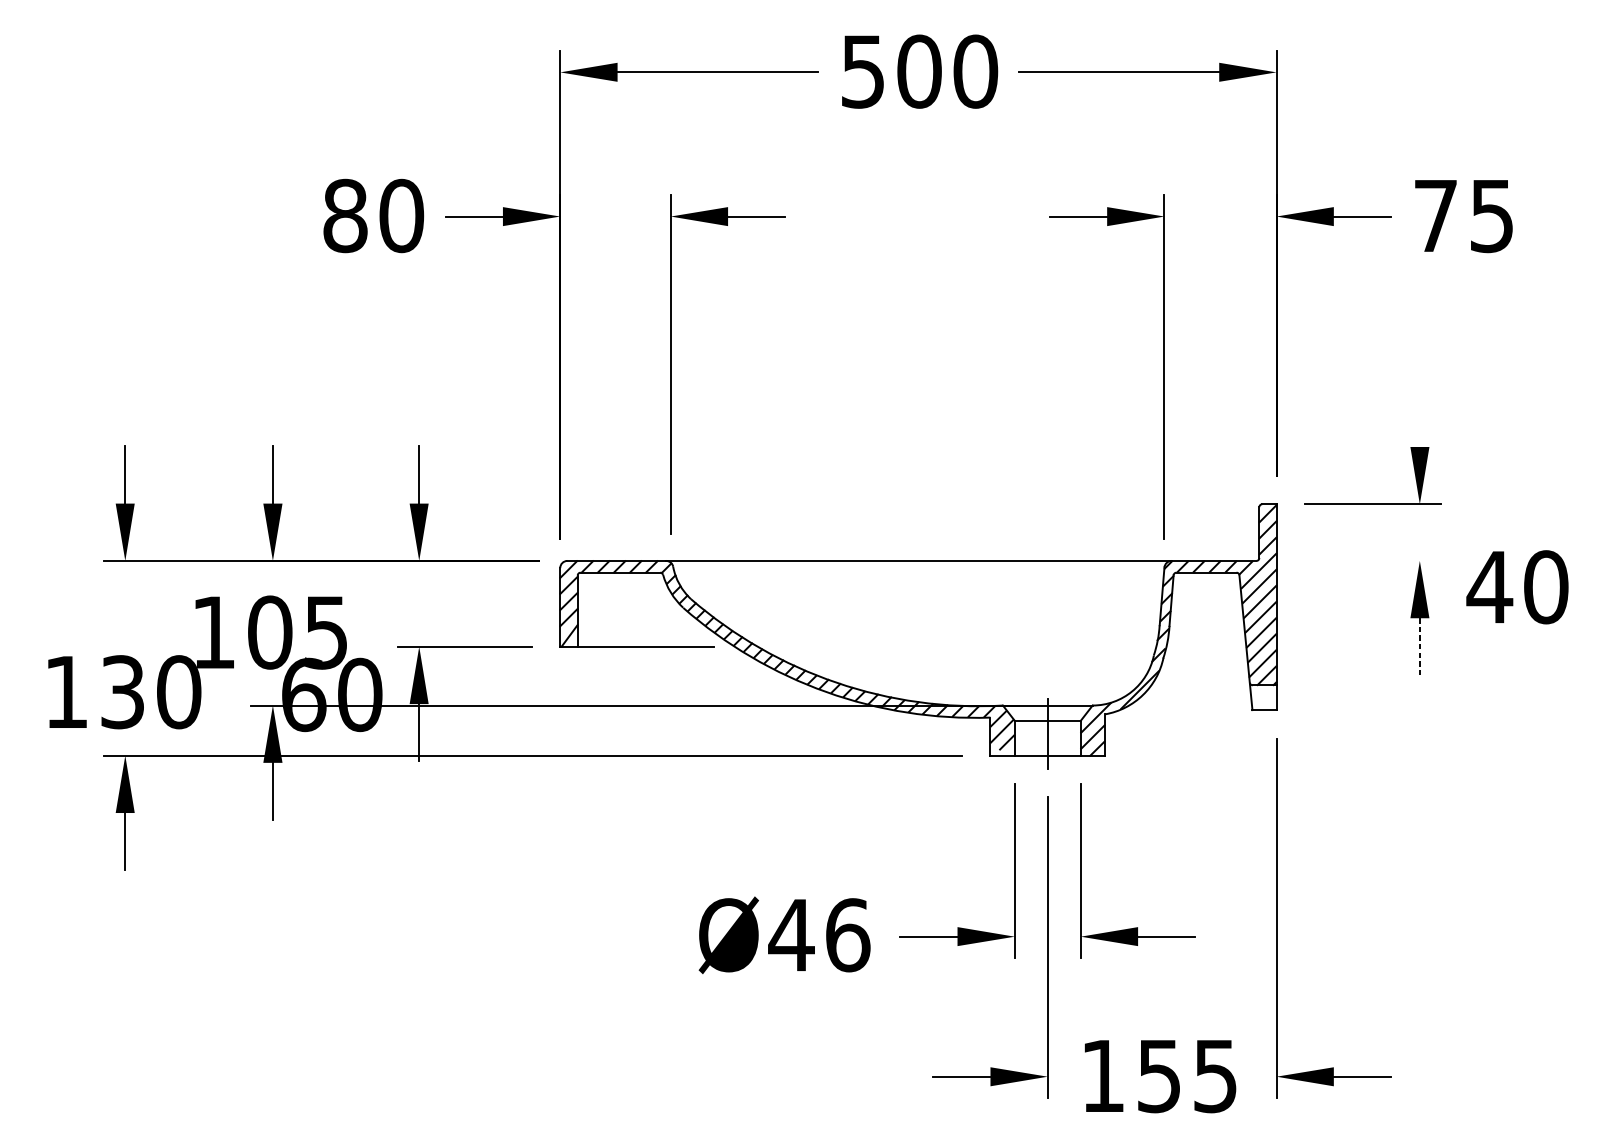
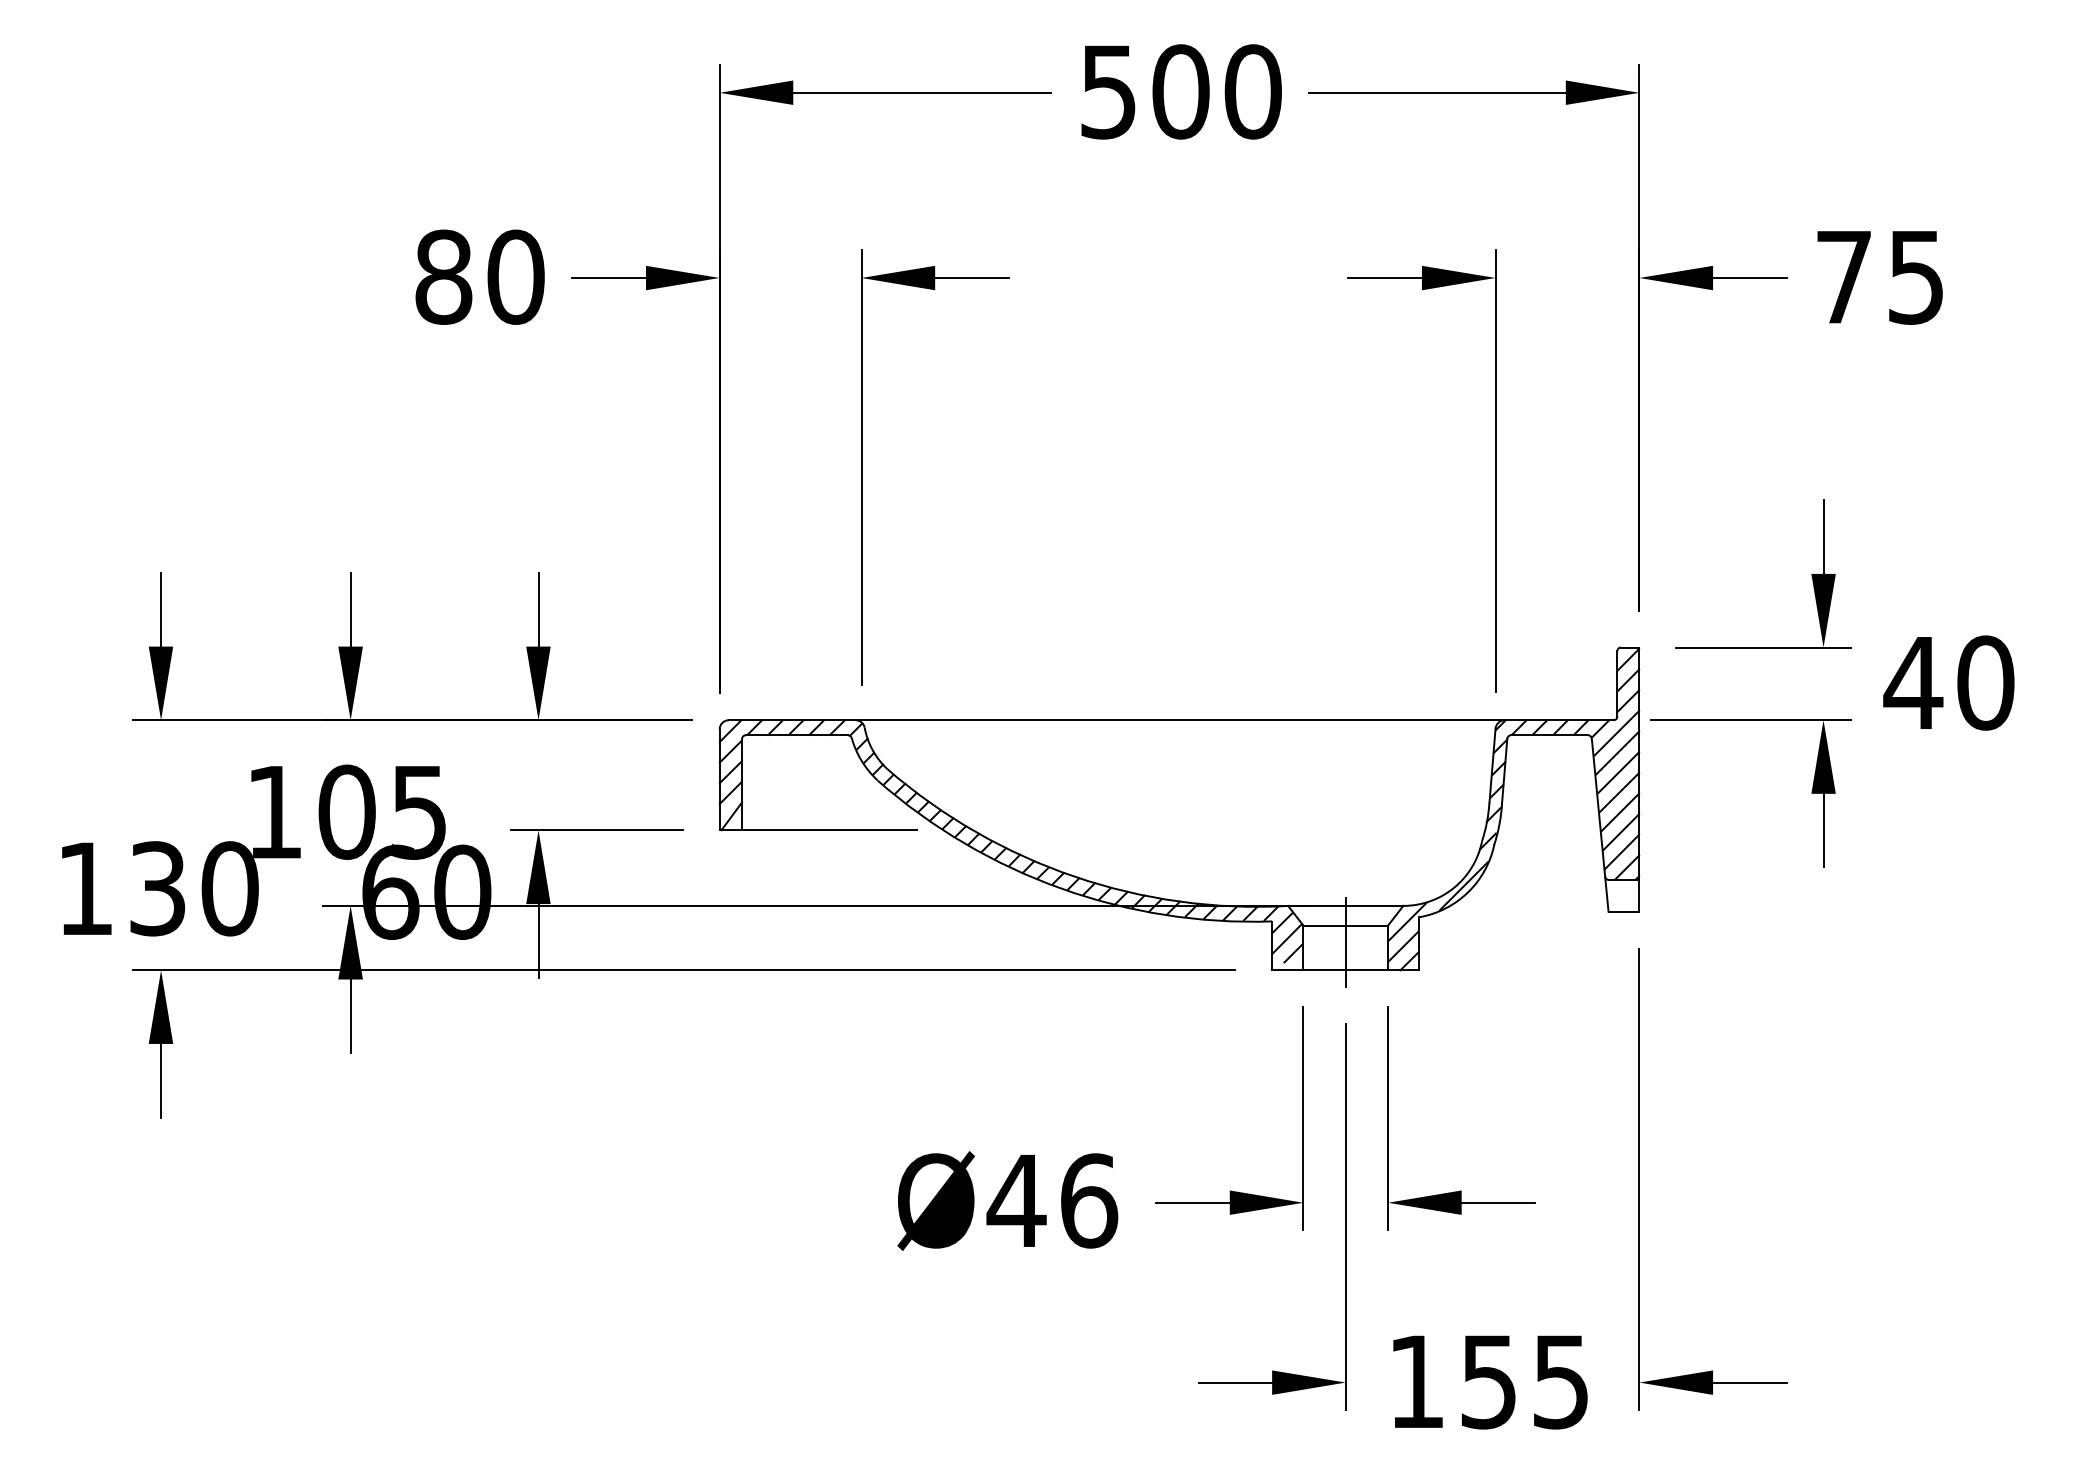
line: (1419, 417) -> (1823, 536), added
line: (1362, 561) -> (1750, 720), added
text: (1517, 586) -> (1948, 682), moved
line: (1419, 646) -> (1823, 830), dashed -> solid

